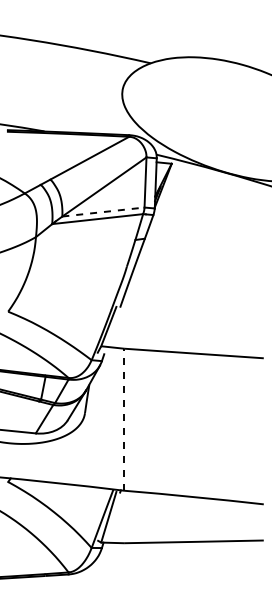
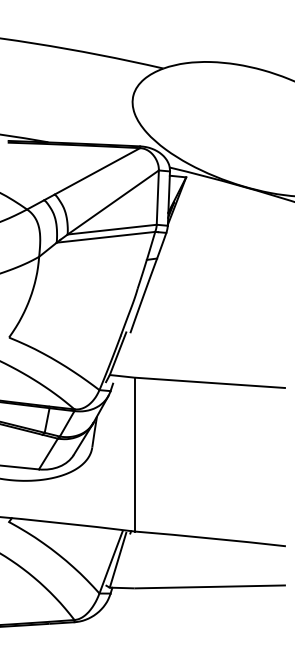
line: (103, 211) -> (112, 229), dashed -> solid
line: (123, 419) -> (134, 454), dashed -> solid

